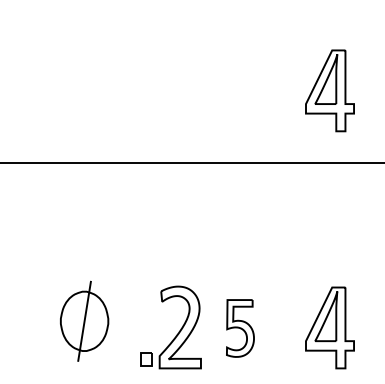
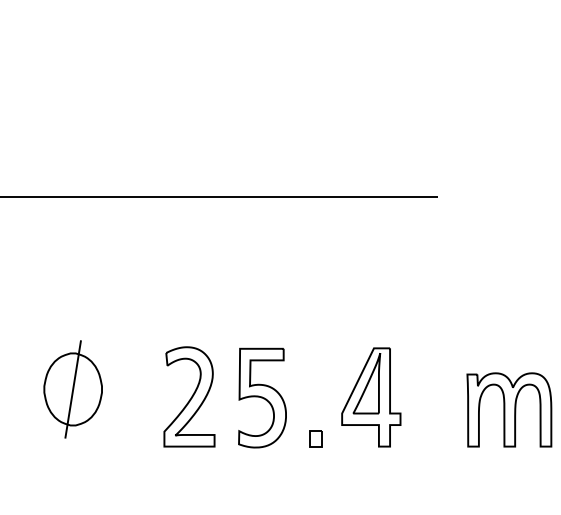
part: (330, 90) -> (371, 109), removed
part: (240, 327) -> (262, 397), size x1.43
part: (145, 359) -> (315, 438), moved

